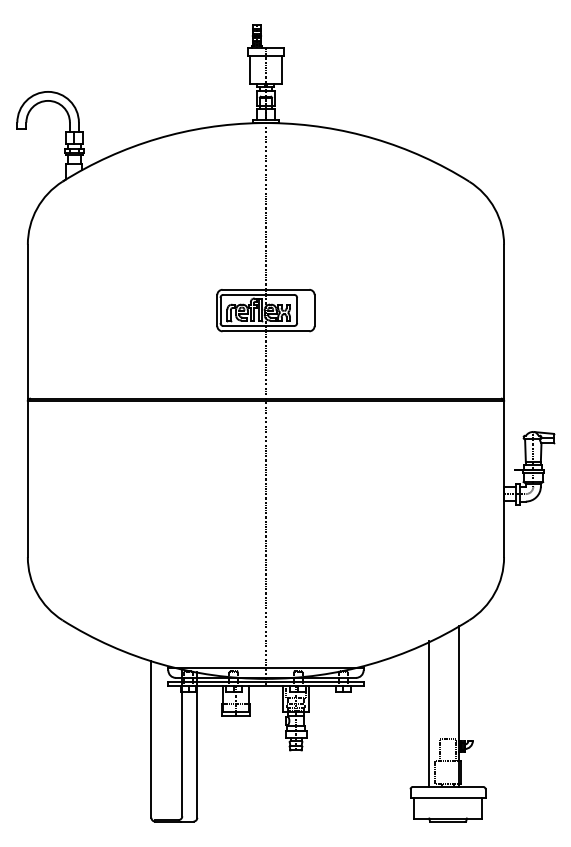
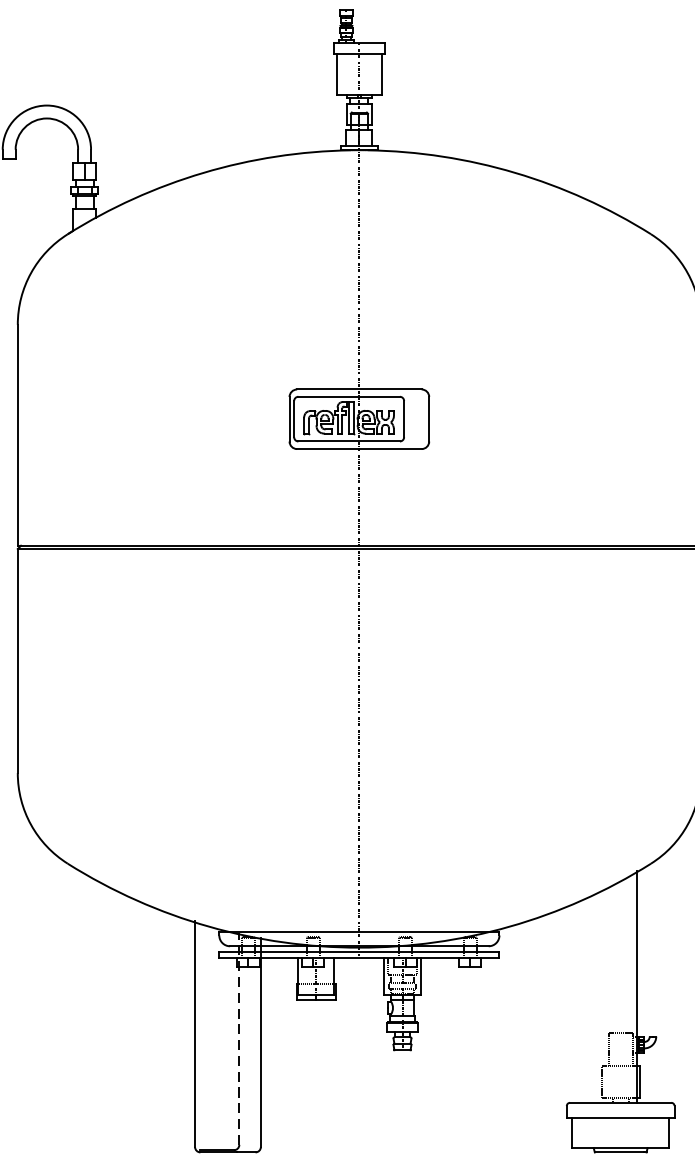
line: (429, 714) -> (593, 998), removed
line: (182, 742) -> (239, 1038), solid -> dashed

